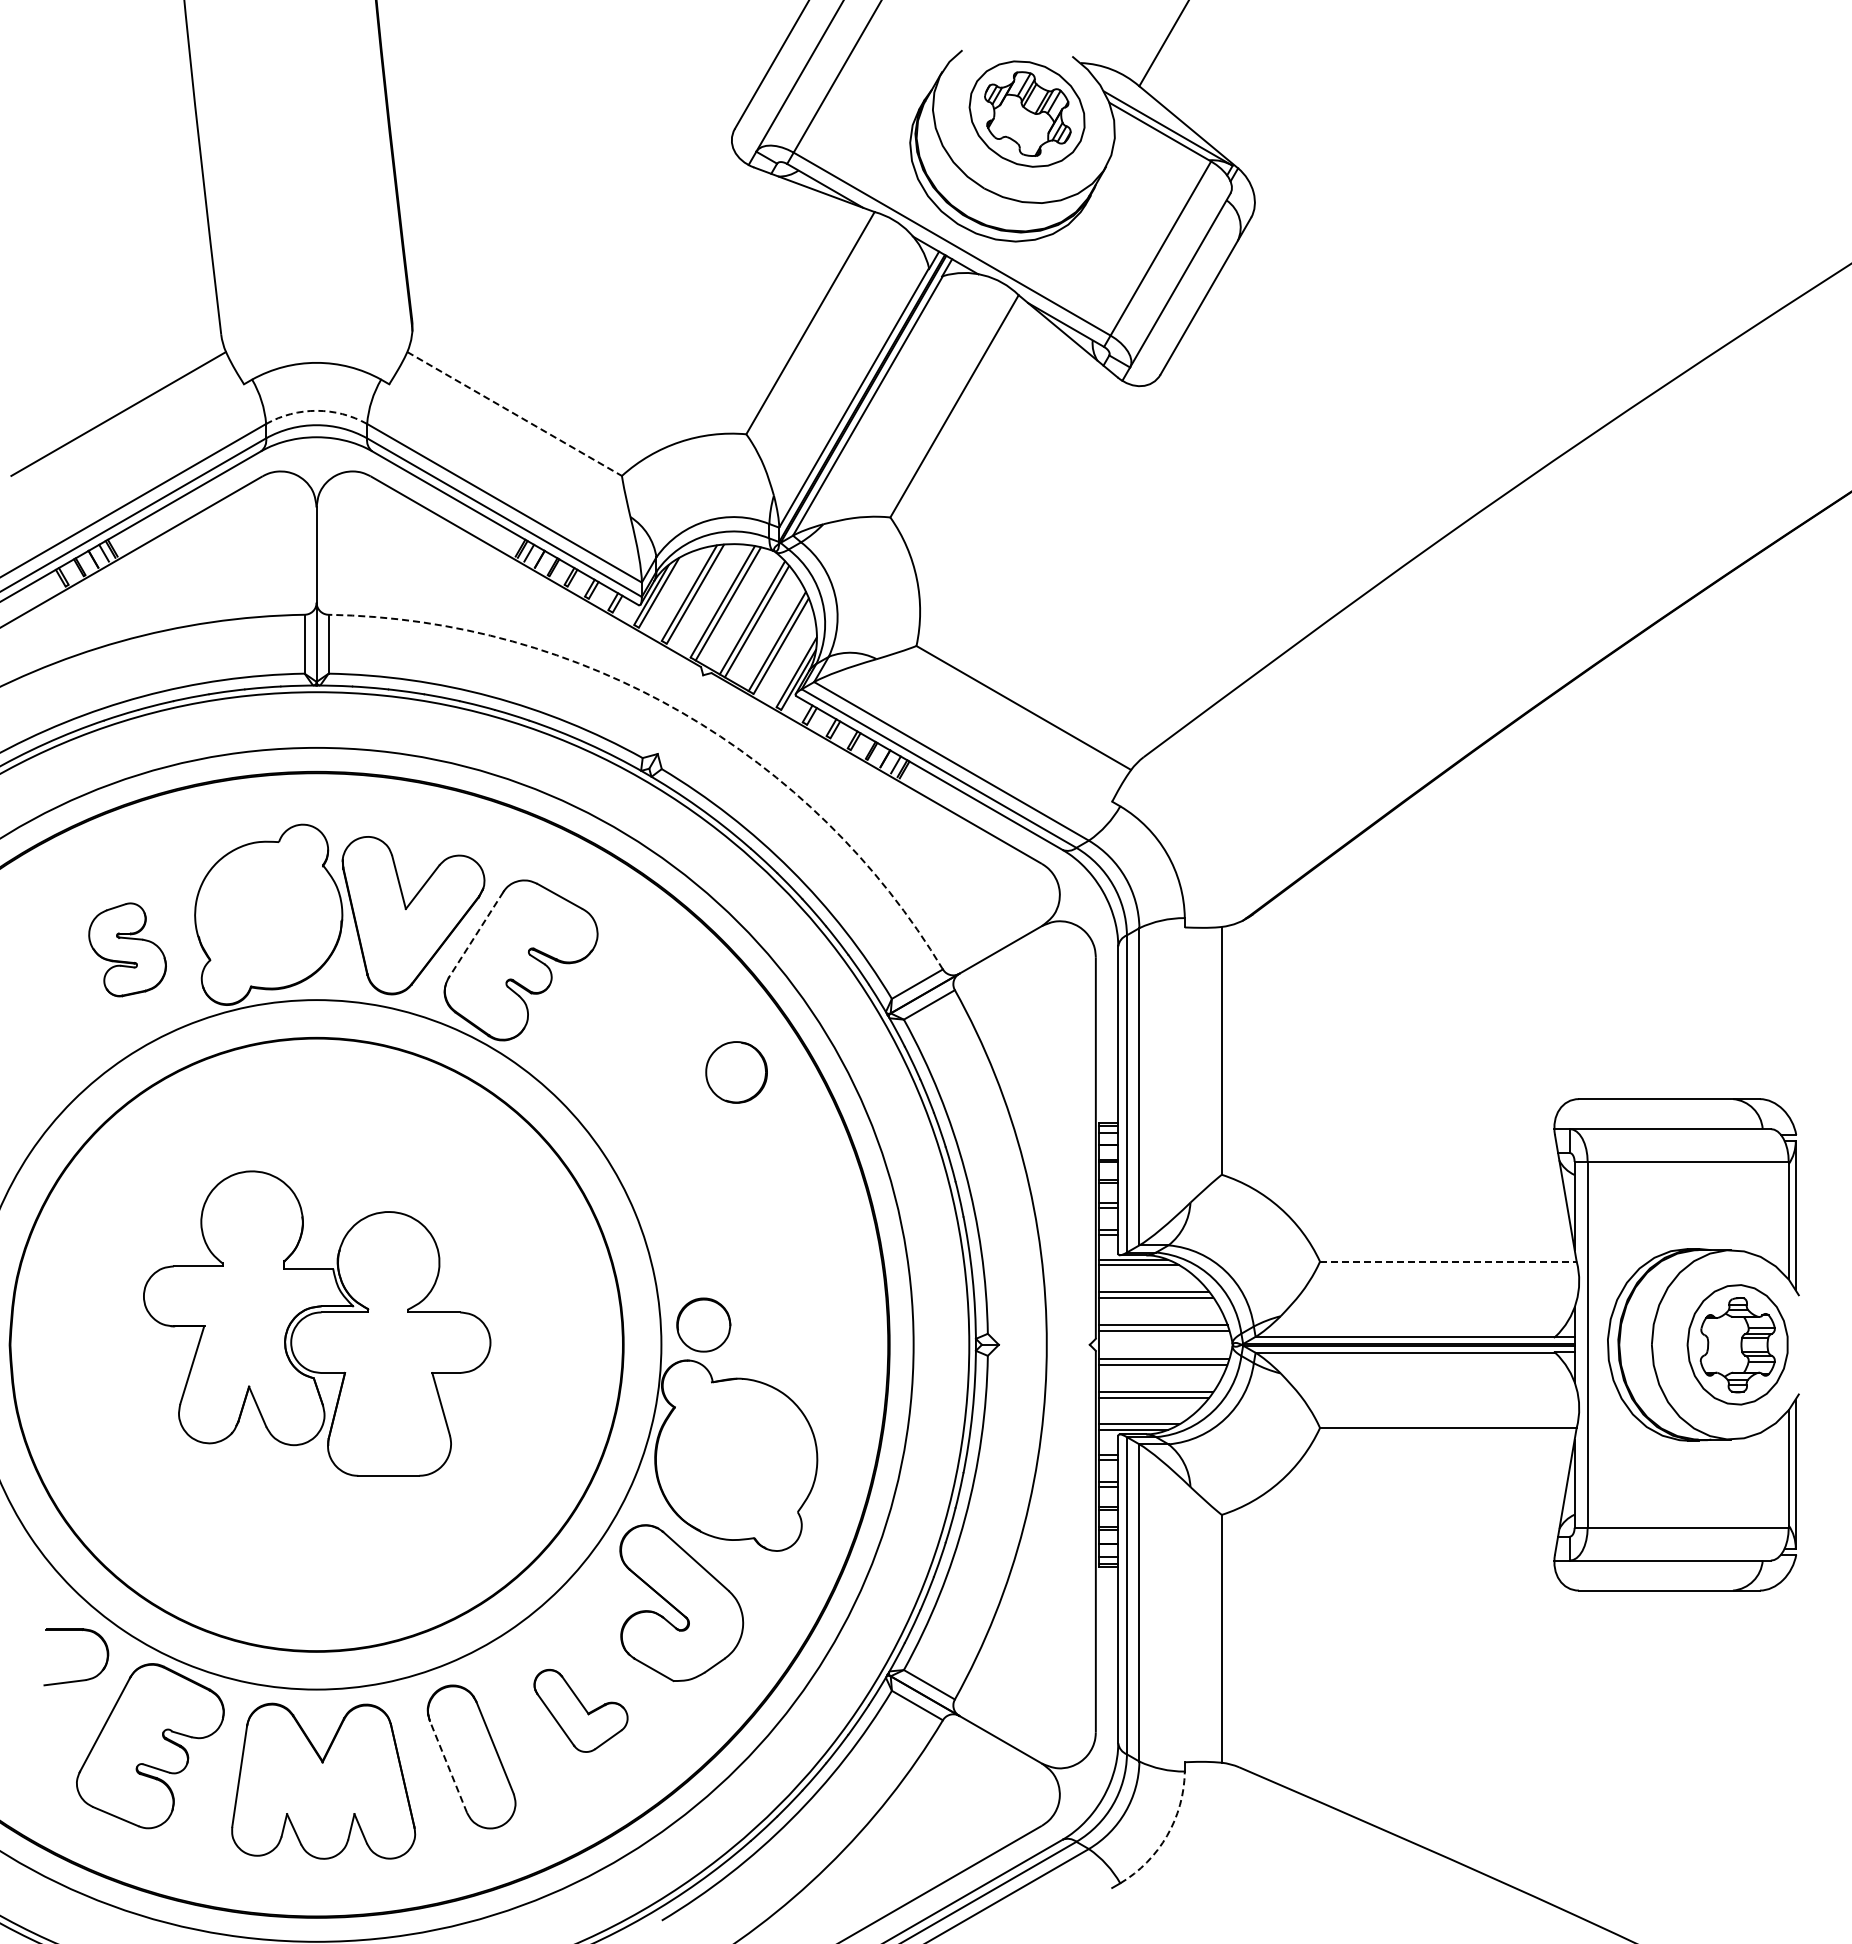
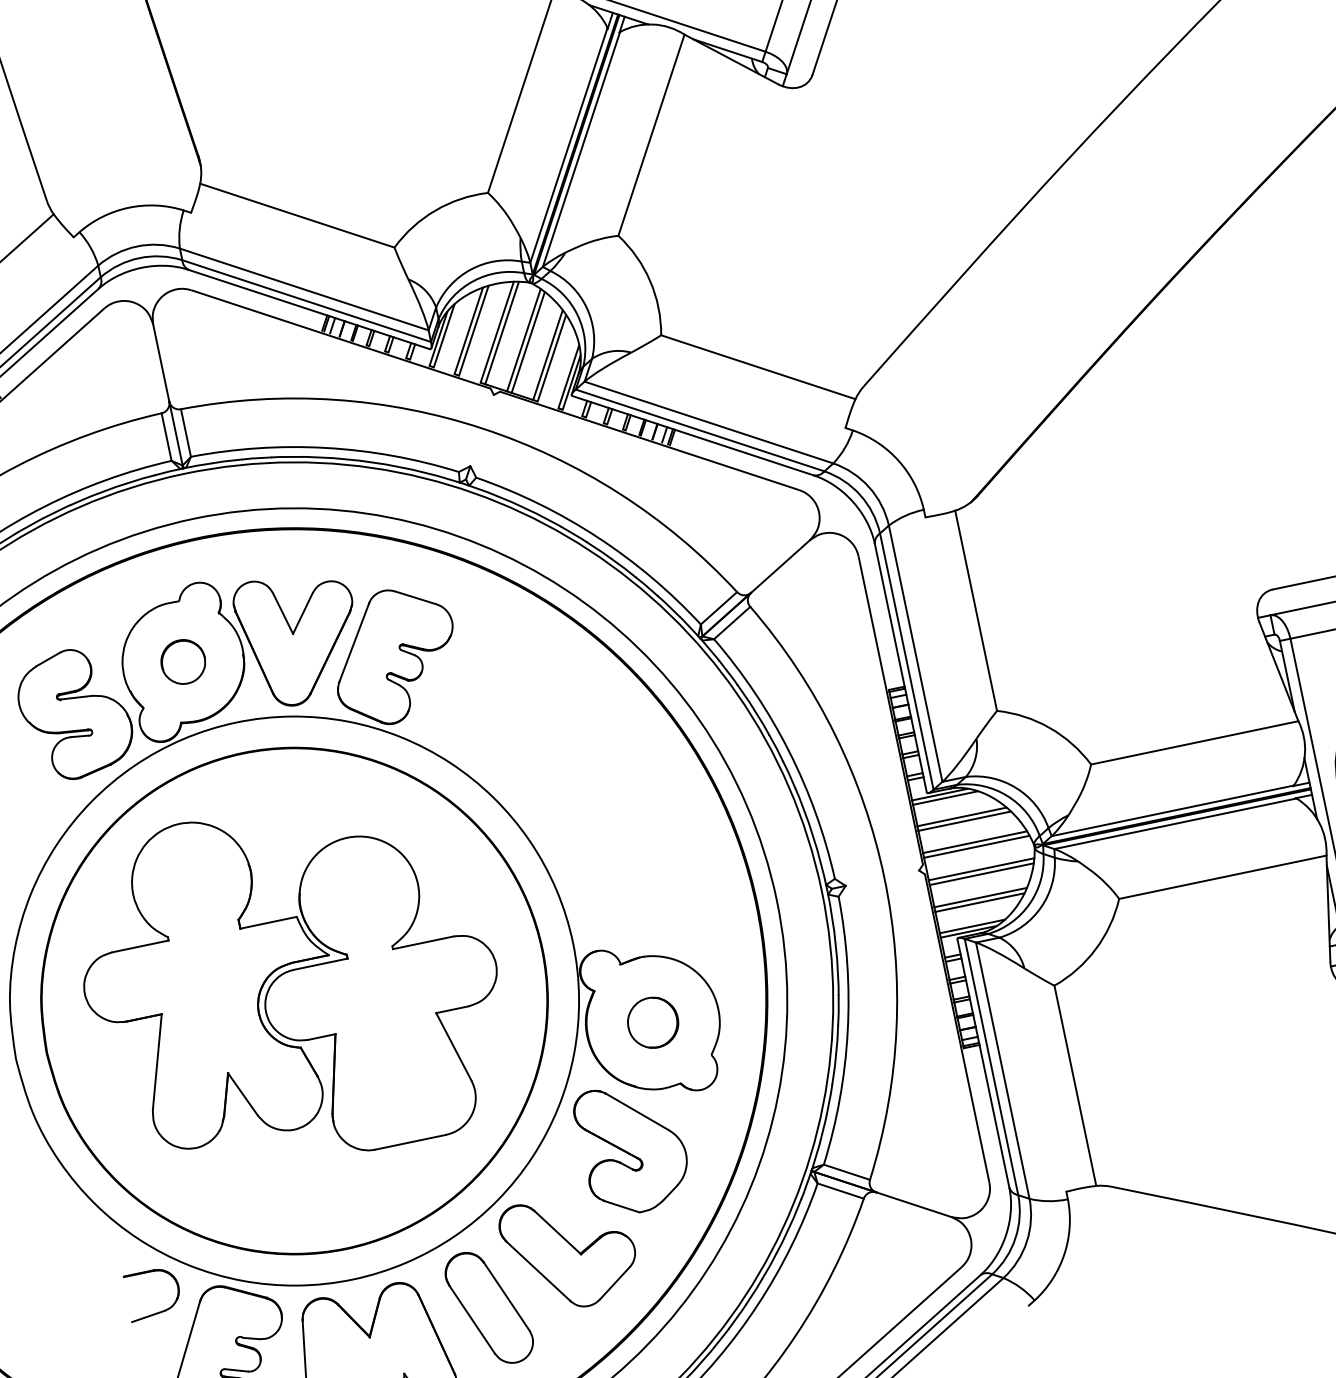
arc: (316, 410) -> (136, 246), dashed -> solid
line: (514, 414) -> (297, 216), dashed -> solid
arc: (681, 712) -> (482, 428), dashed -> solid
line: (476, 934) -> (354, 642), dashed -> solid
part: (127, 949) -> (75, 713), size x1.67
part: (736, 1072) -> (653, 1022), moved
line: (1448, 1261) -> (1194, 742), dashed -> solid
part: (316, 1323) -> (290, 983), size x1.43
part: (703, 1324) -> (183, 661), moved
part: (580, 1710) -> (569, 1251), size x1.67
line: (448, 1766) -> (472, 1319), dashed -> solid
arc: (1167, 1835) -> (1064, 1253), dashed -> solid

